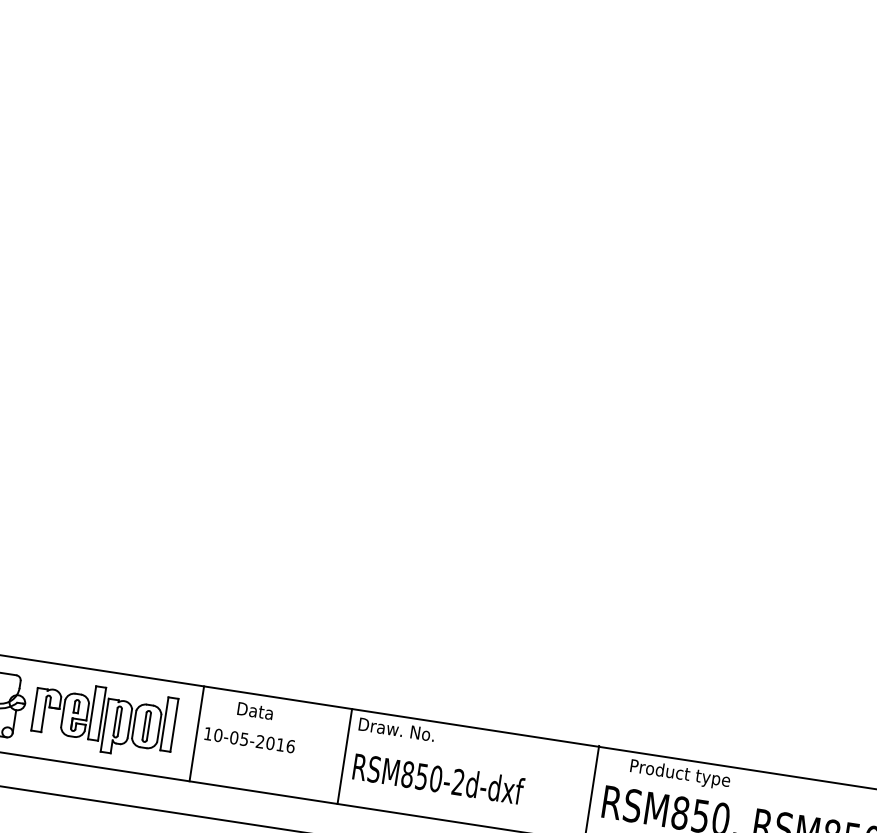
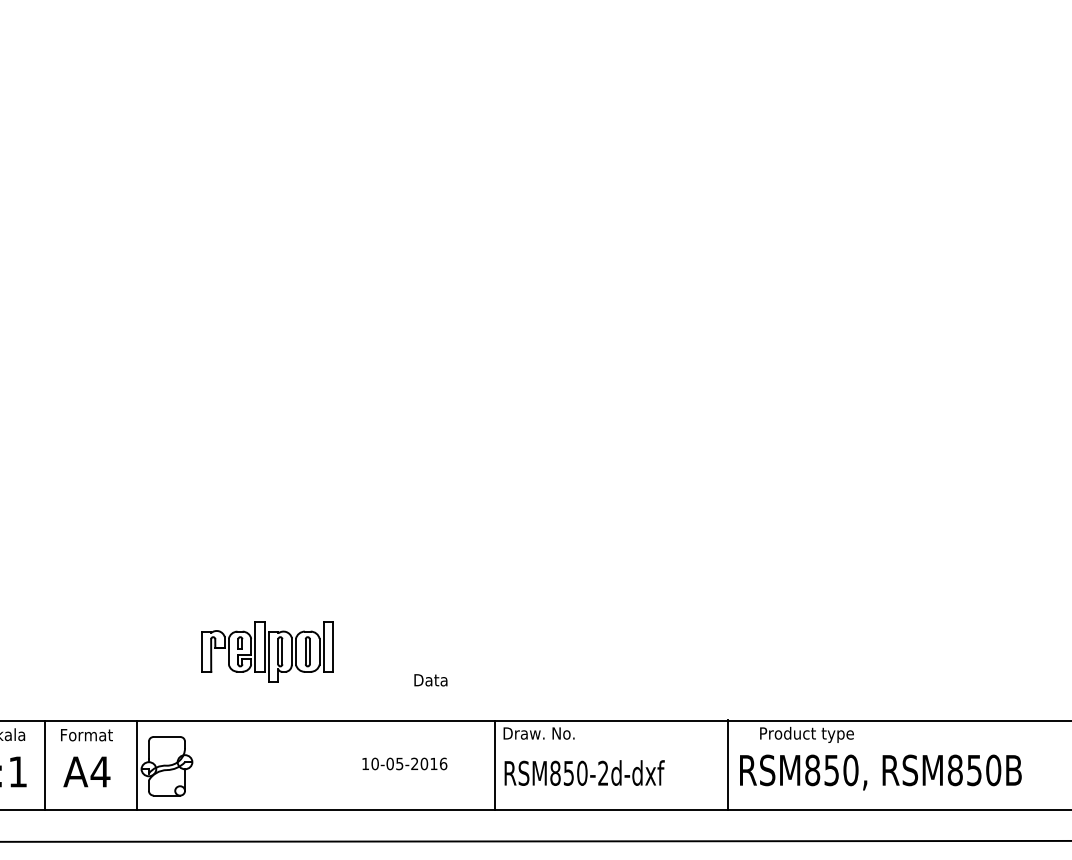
text: (254, 711) -> (430, 680), moved
part: (104, 719) -> (267, 651), moved
line: (197, 733) -> (355, 765), removed

